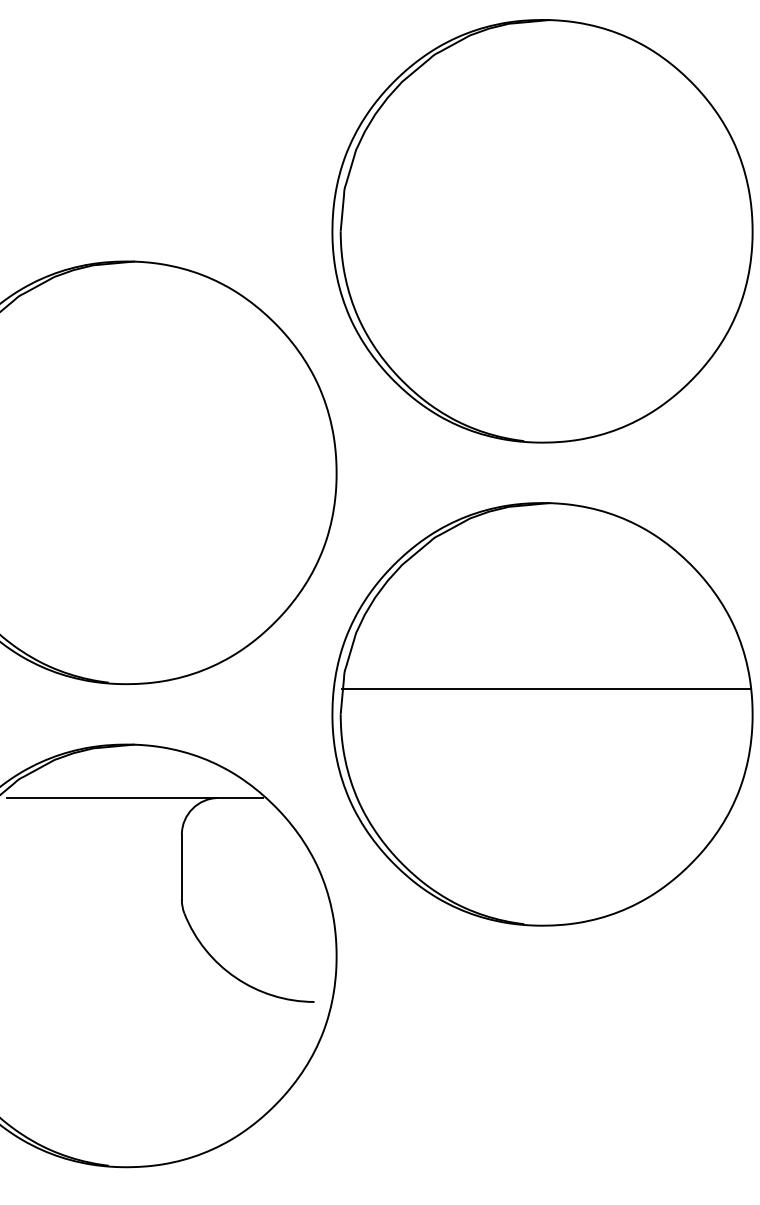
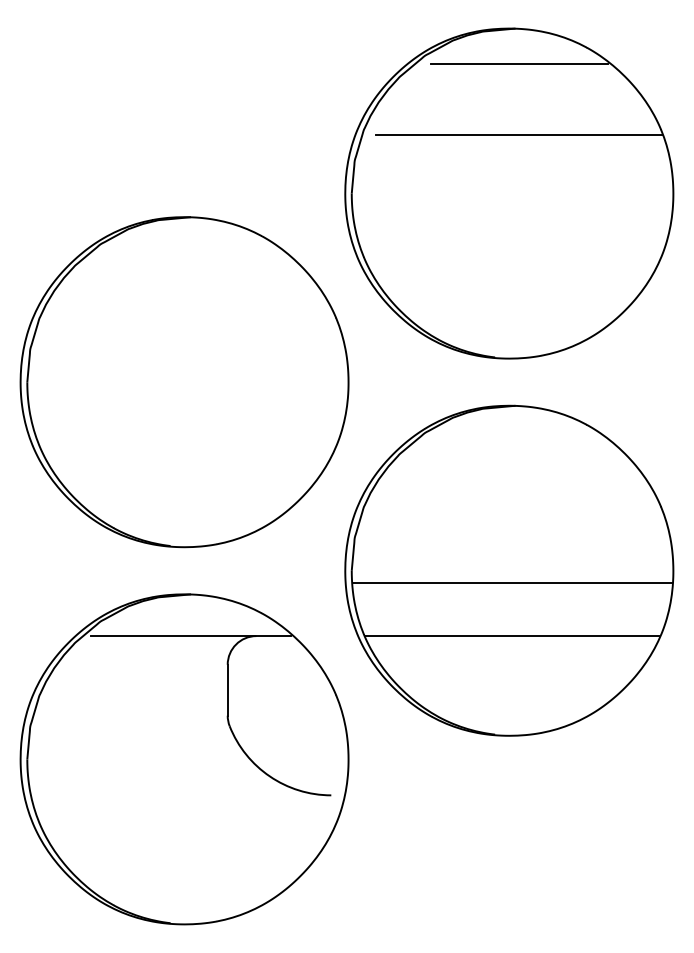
line: (555, 65) -> (519, 64), added
line: (555, 155) -> (519, 134), added
line: (545, 688) -> (511, 582), moved
line: (546, 798) -> (512, 636), added

